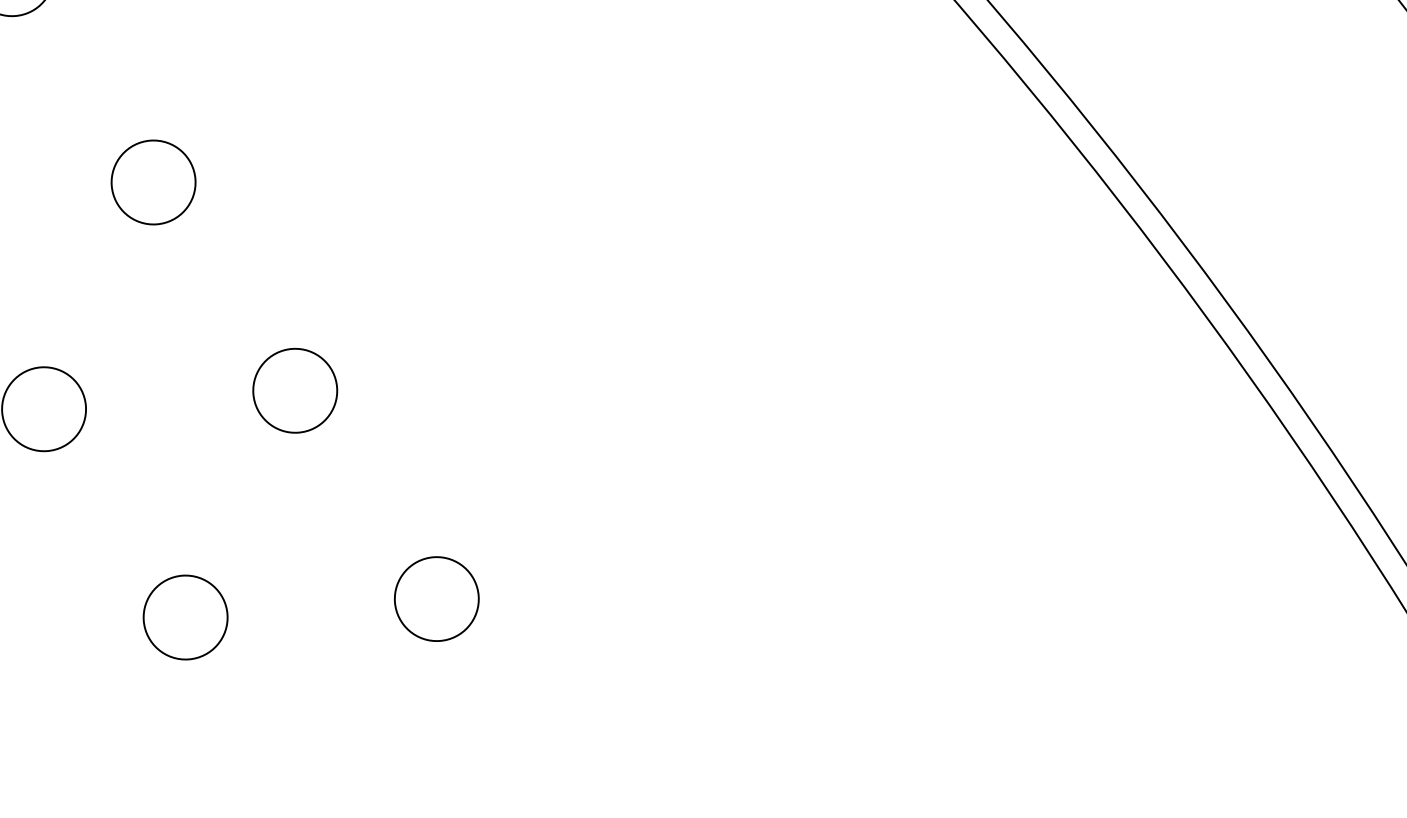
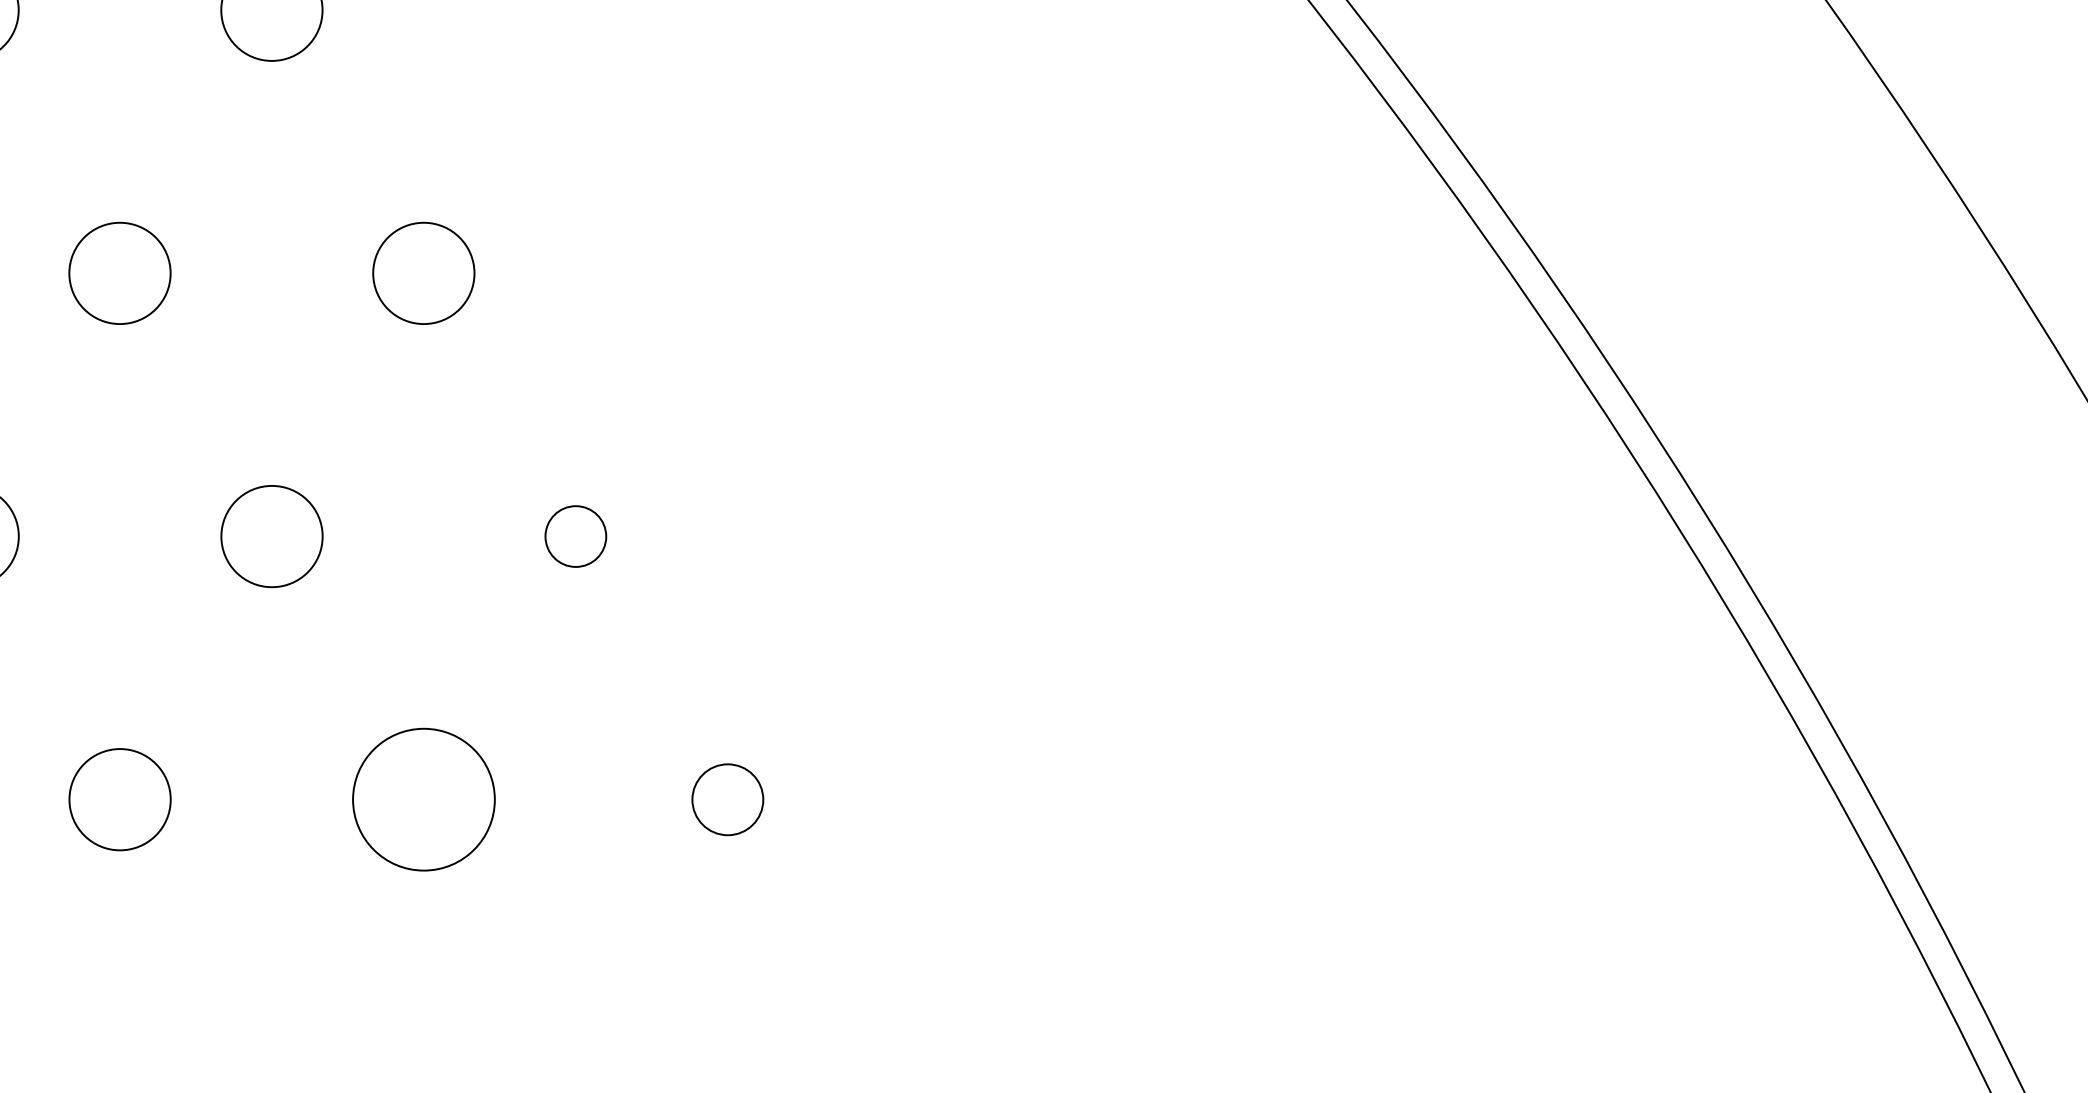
circle: (294, 390) -> (575, 536), size x0.6
circle: (436, 598) -> (727, 799), size x0.7
circle: (185, 617) -> (423, 799), size x1.4

